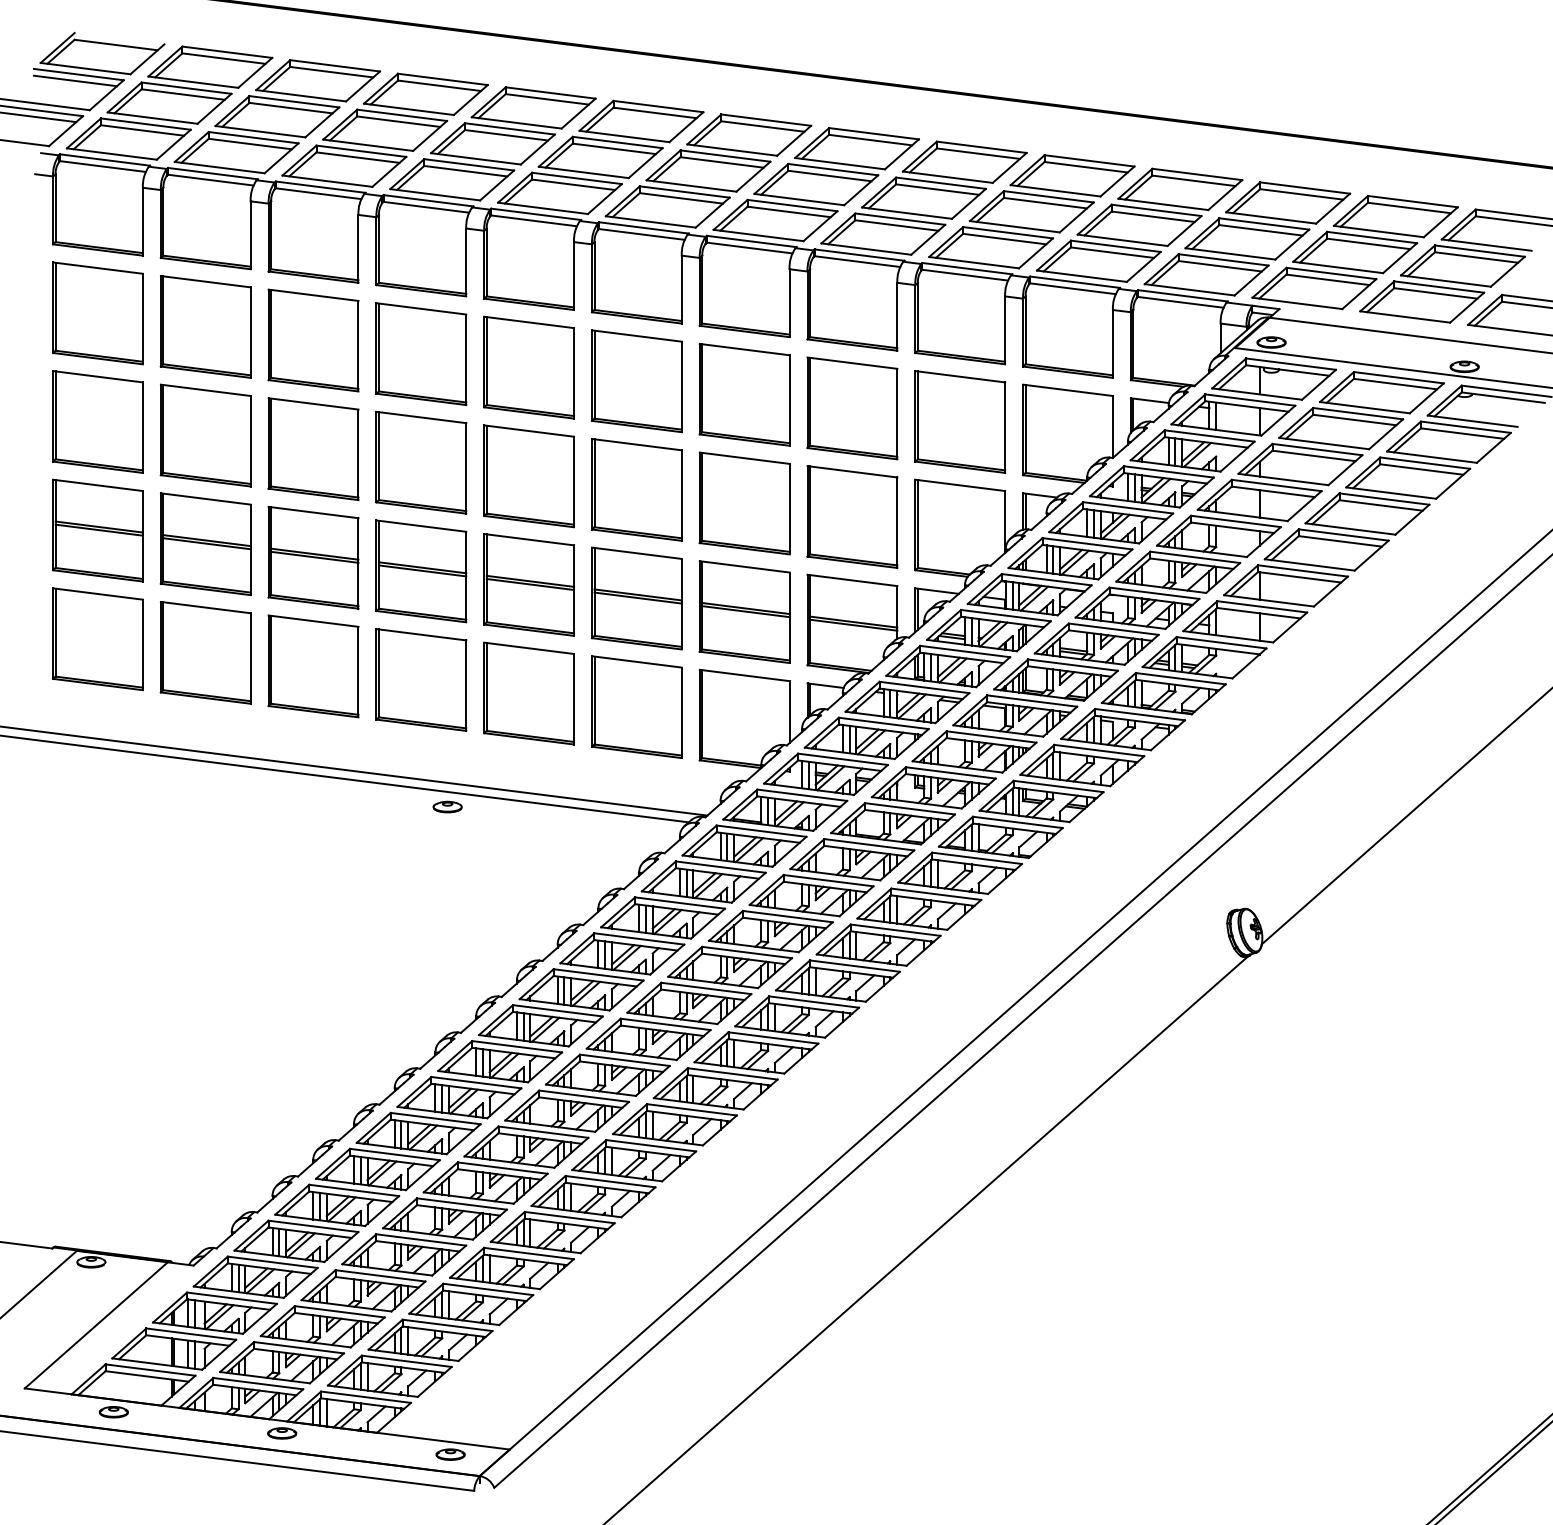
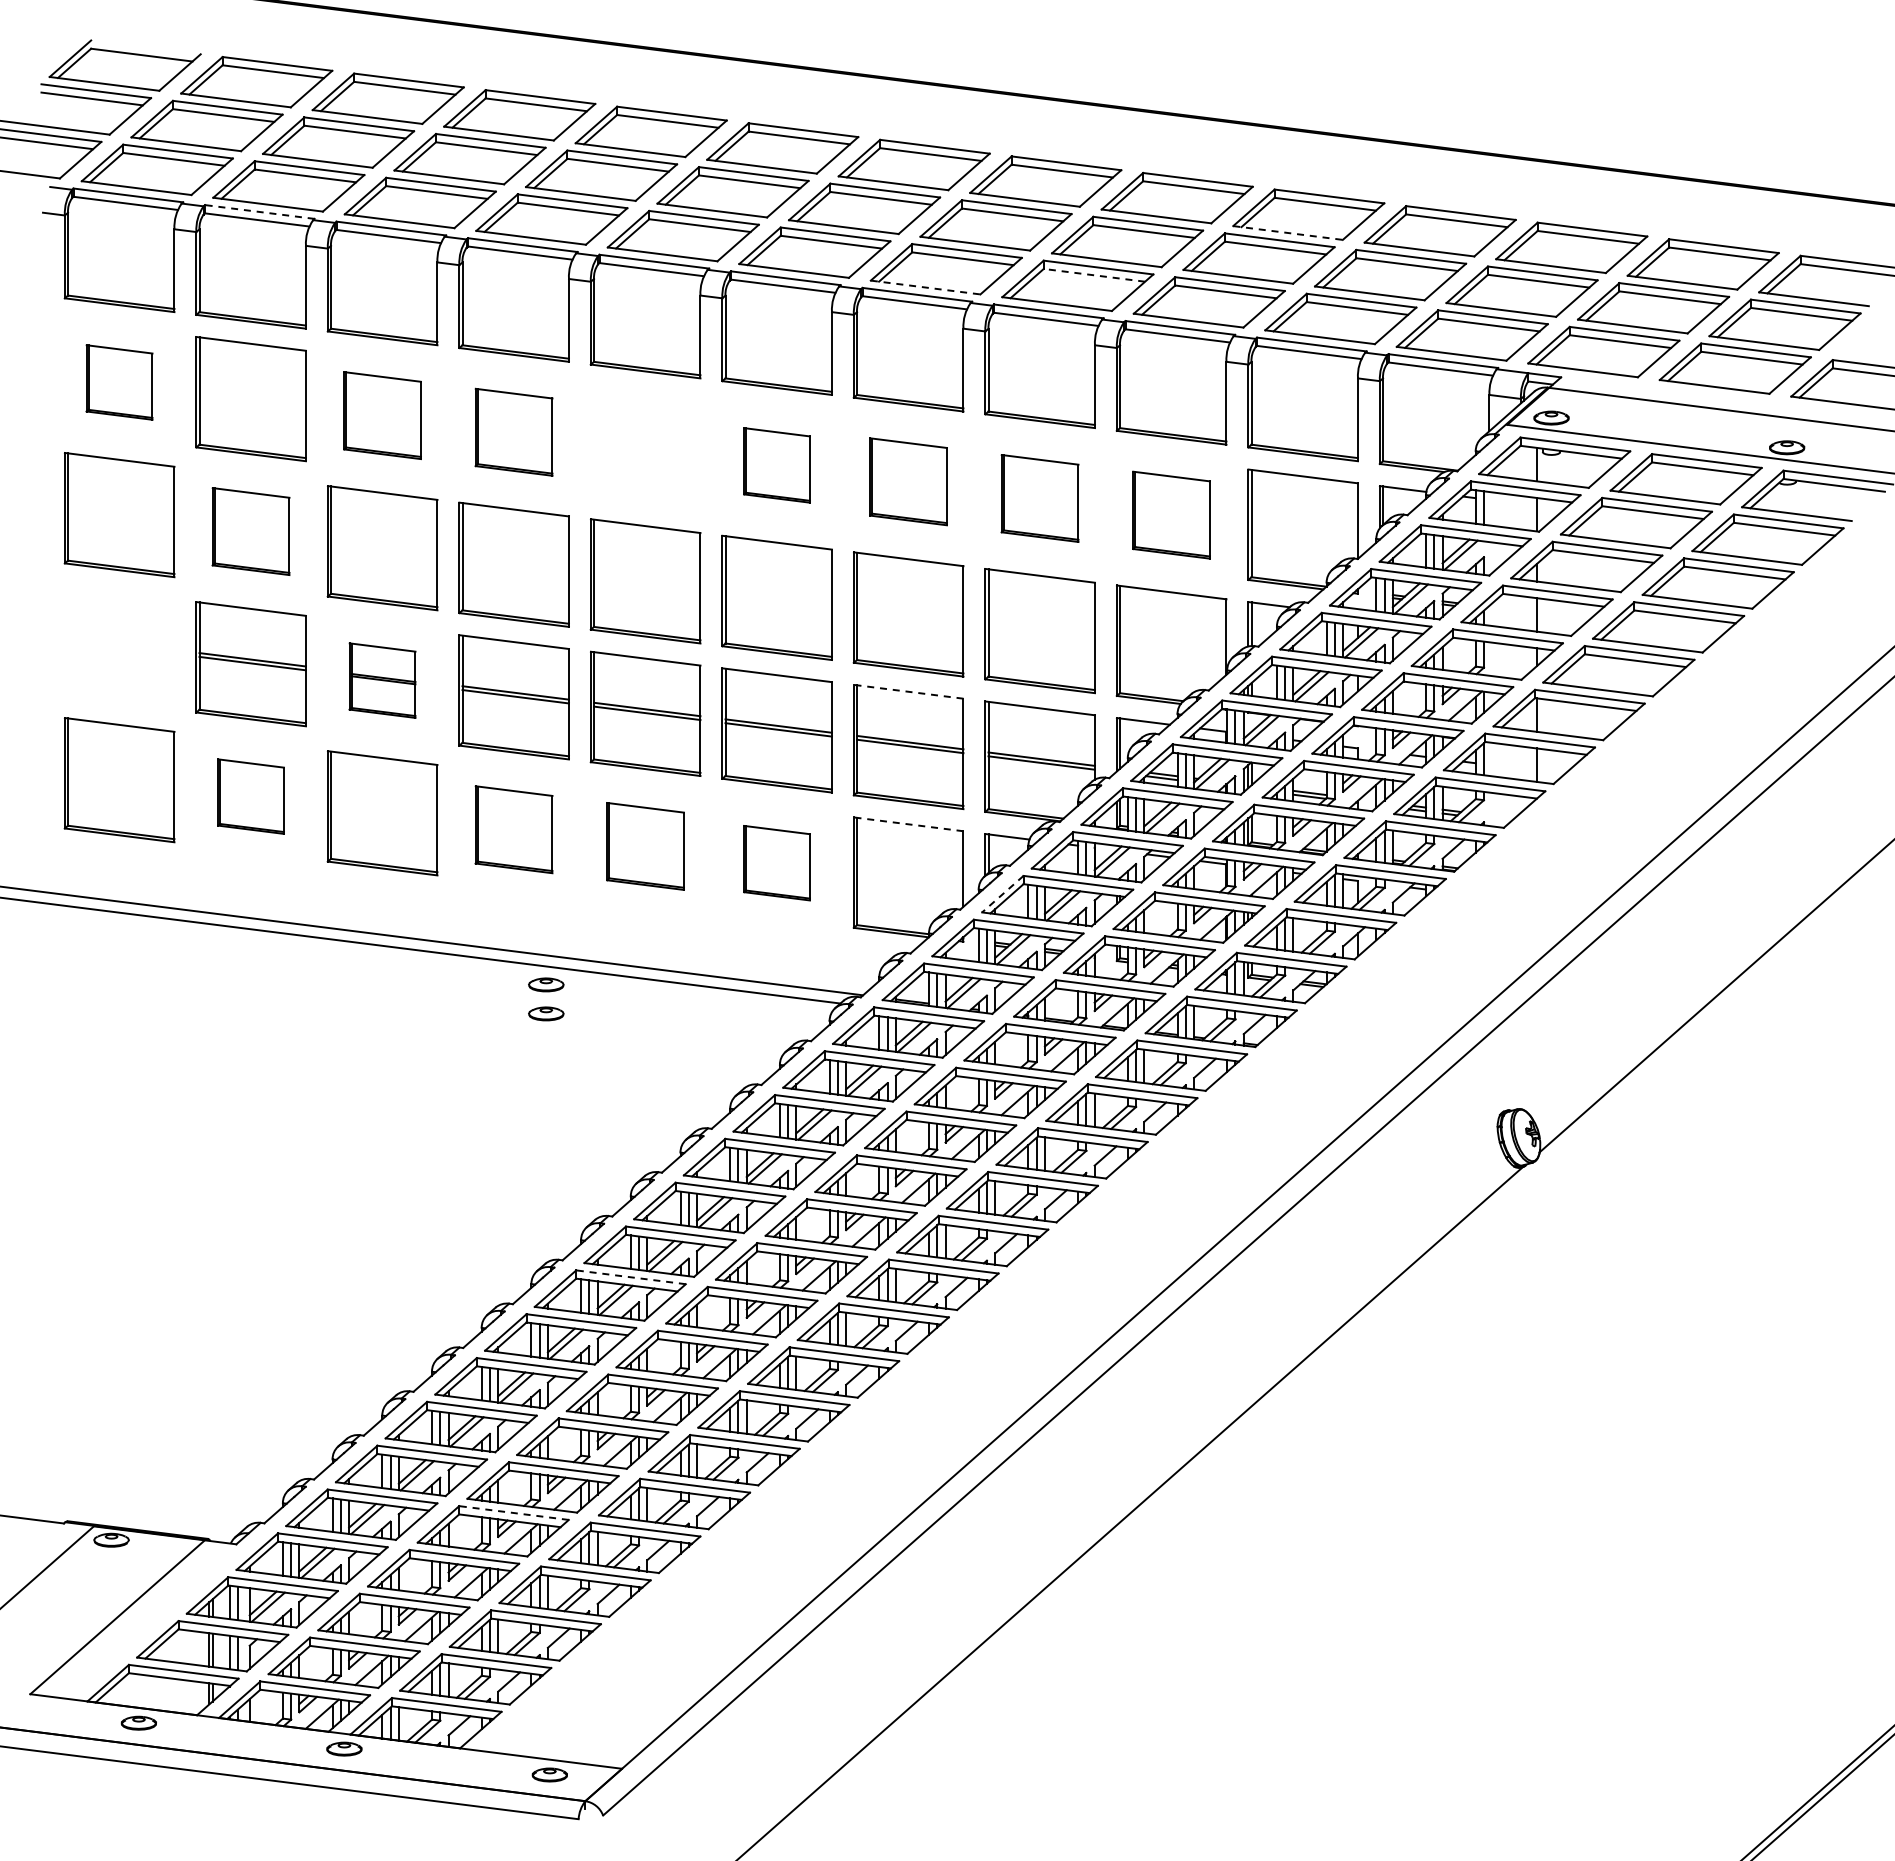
line: (212, 173) -> (259, 211), solid -> dashed
line: (1055, 191) -> (1288, 233), solid -> dashed
line: (896, 225) -> (1093, 275), solid -> dashed
line: (759, 235) -> (926, 287), solid -> dashed
part: (97, 313) -> (119, 382), size x0.6
part: (313, 340) -> (382, 415), size x0.7
part: (420, 354) -> (513, 432), size x0.7
part: (528, 367) -> (645, 448), removed
part: (636, 381) -> (776, 465), size x0.6
part: (744, 394) -> (908, 481), size x0.7
part: (851, 408) -> (1039, 498), size x0.7
part: (960, 422) -> (1171, 515), size x0.7
part: (205, 435) -> (250, 531), size x0.7
part: (97, 530) -> (119, 647), removed
part: (313, 557) -> (382, 680), size x0.6
line: (744, 566) -> (908, 691), solid -> dashed
part: (205, 652) -> (250, 796), size x0.6
line: (744, 675) -> (908, 824), solid -> dashed
part: (420, 679) -> (513, 829), size x0.7
part: (528, 693) -> (645, 846), size x0.7
part: (636, 707) -> (776, 863), size x0.6
line: (821, 732) -> (1002, 894), solid -> dashed
part: (447, 830) -> (546, 1013), added
line: (516, 1046) -> (630, 1277), solid -> dashed
line: (420, 1239) -> (513, 1512), solid -> dashed

